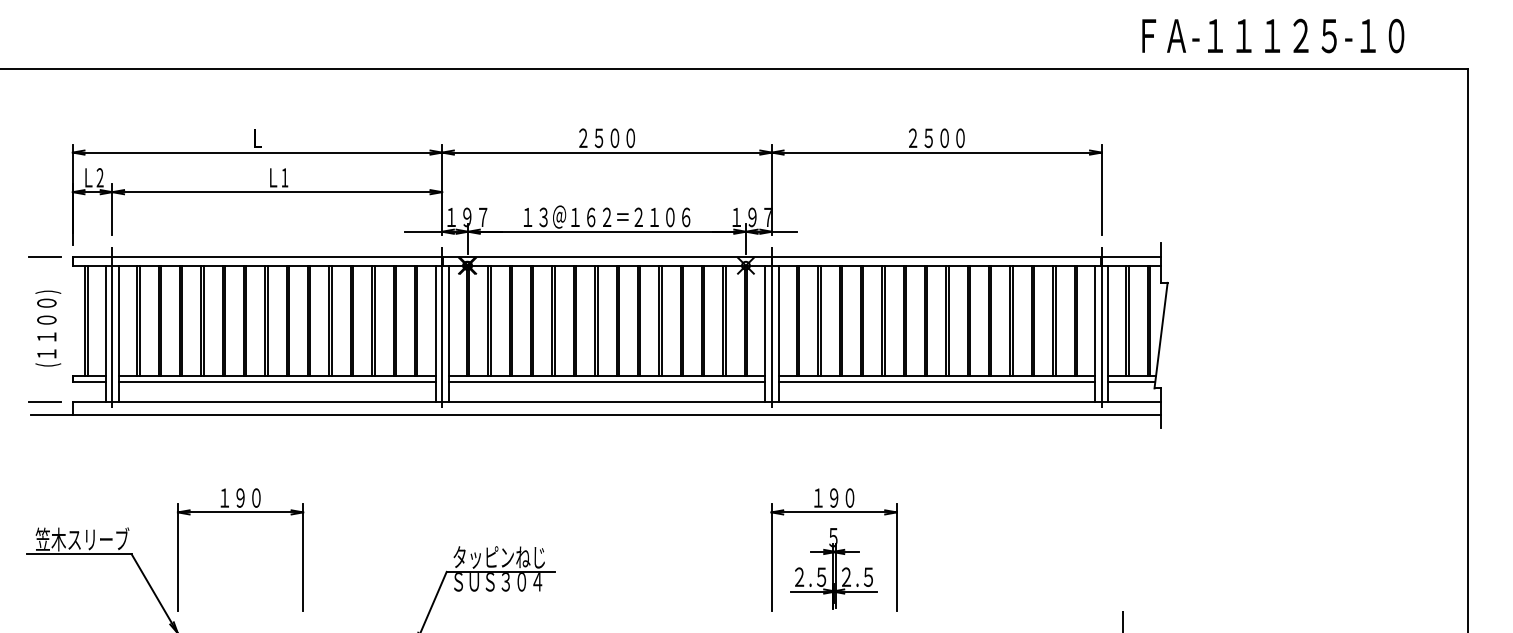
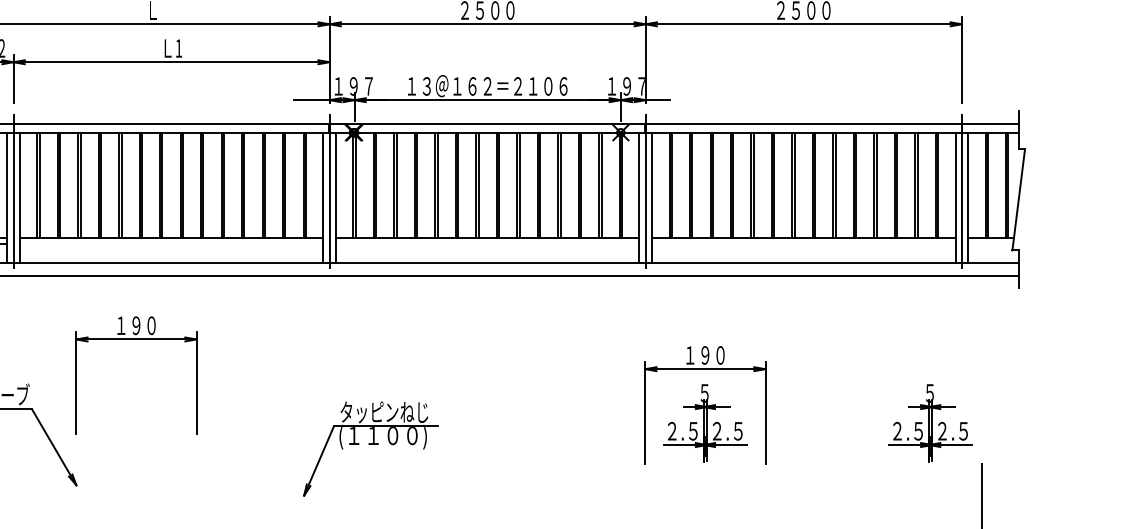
line: (276, 381) -> (170, 243), removed
line: (606, 381) -> (487, 243), removed
line: (936, 381) -> (803, 243), removed
line: (1131, 381) -> (990, 243), removed
part: (240, 512) -> (136, 339), moved
part: (1068, 568) -> (930, 422), added
text: (497, 583) -> (382, 437), ＳＵＳ３０４ -> (１１００)

